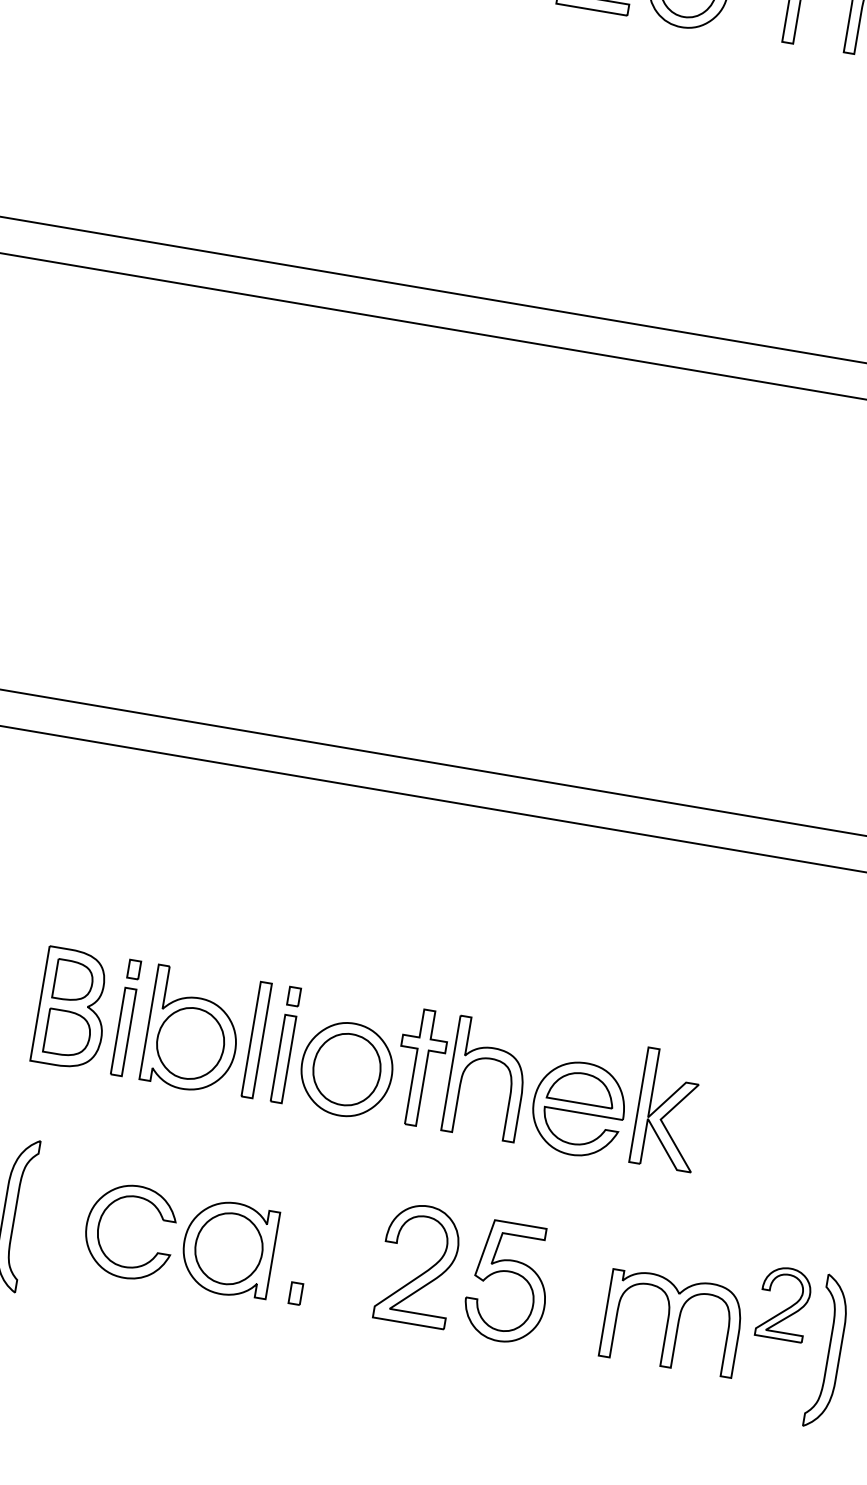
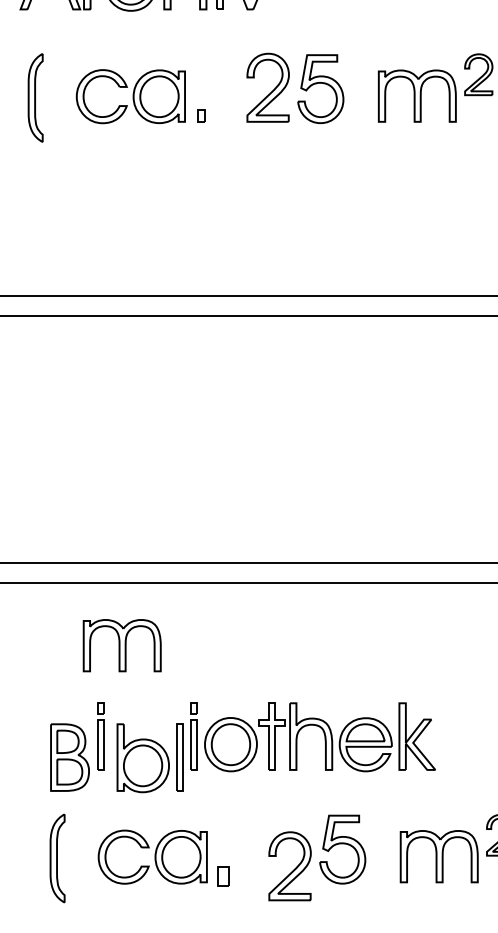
part: (187, 867) -> (121, 645), added
part: (71, 1008) -> (69, 757), moved
part: (203, 1032) -> (149, 758), moved
part: (417, 1265) -> (289, 866), moved
part: (296, 1292) -> (223, 875), size x1.6

